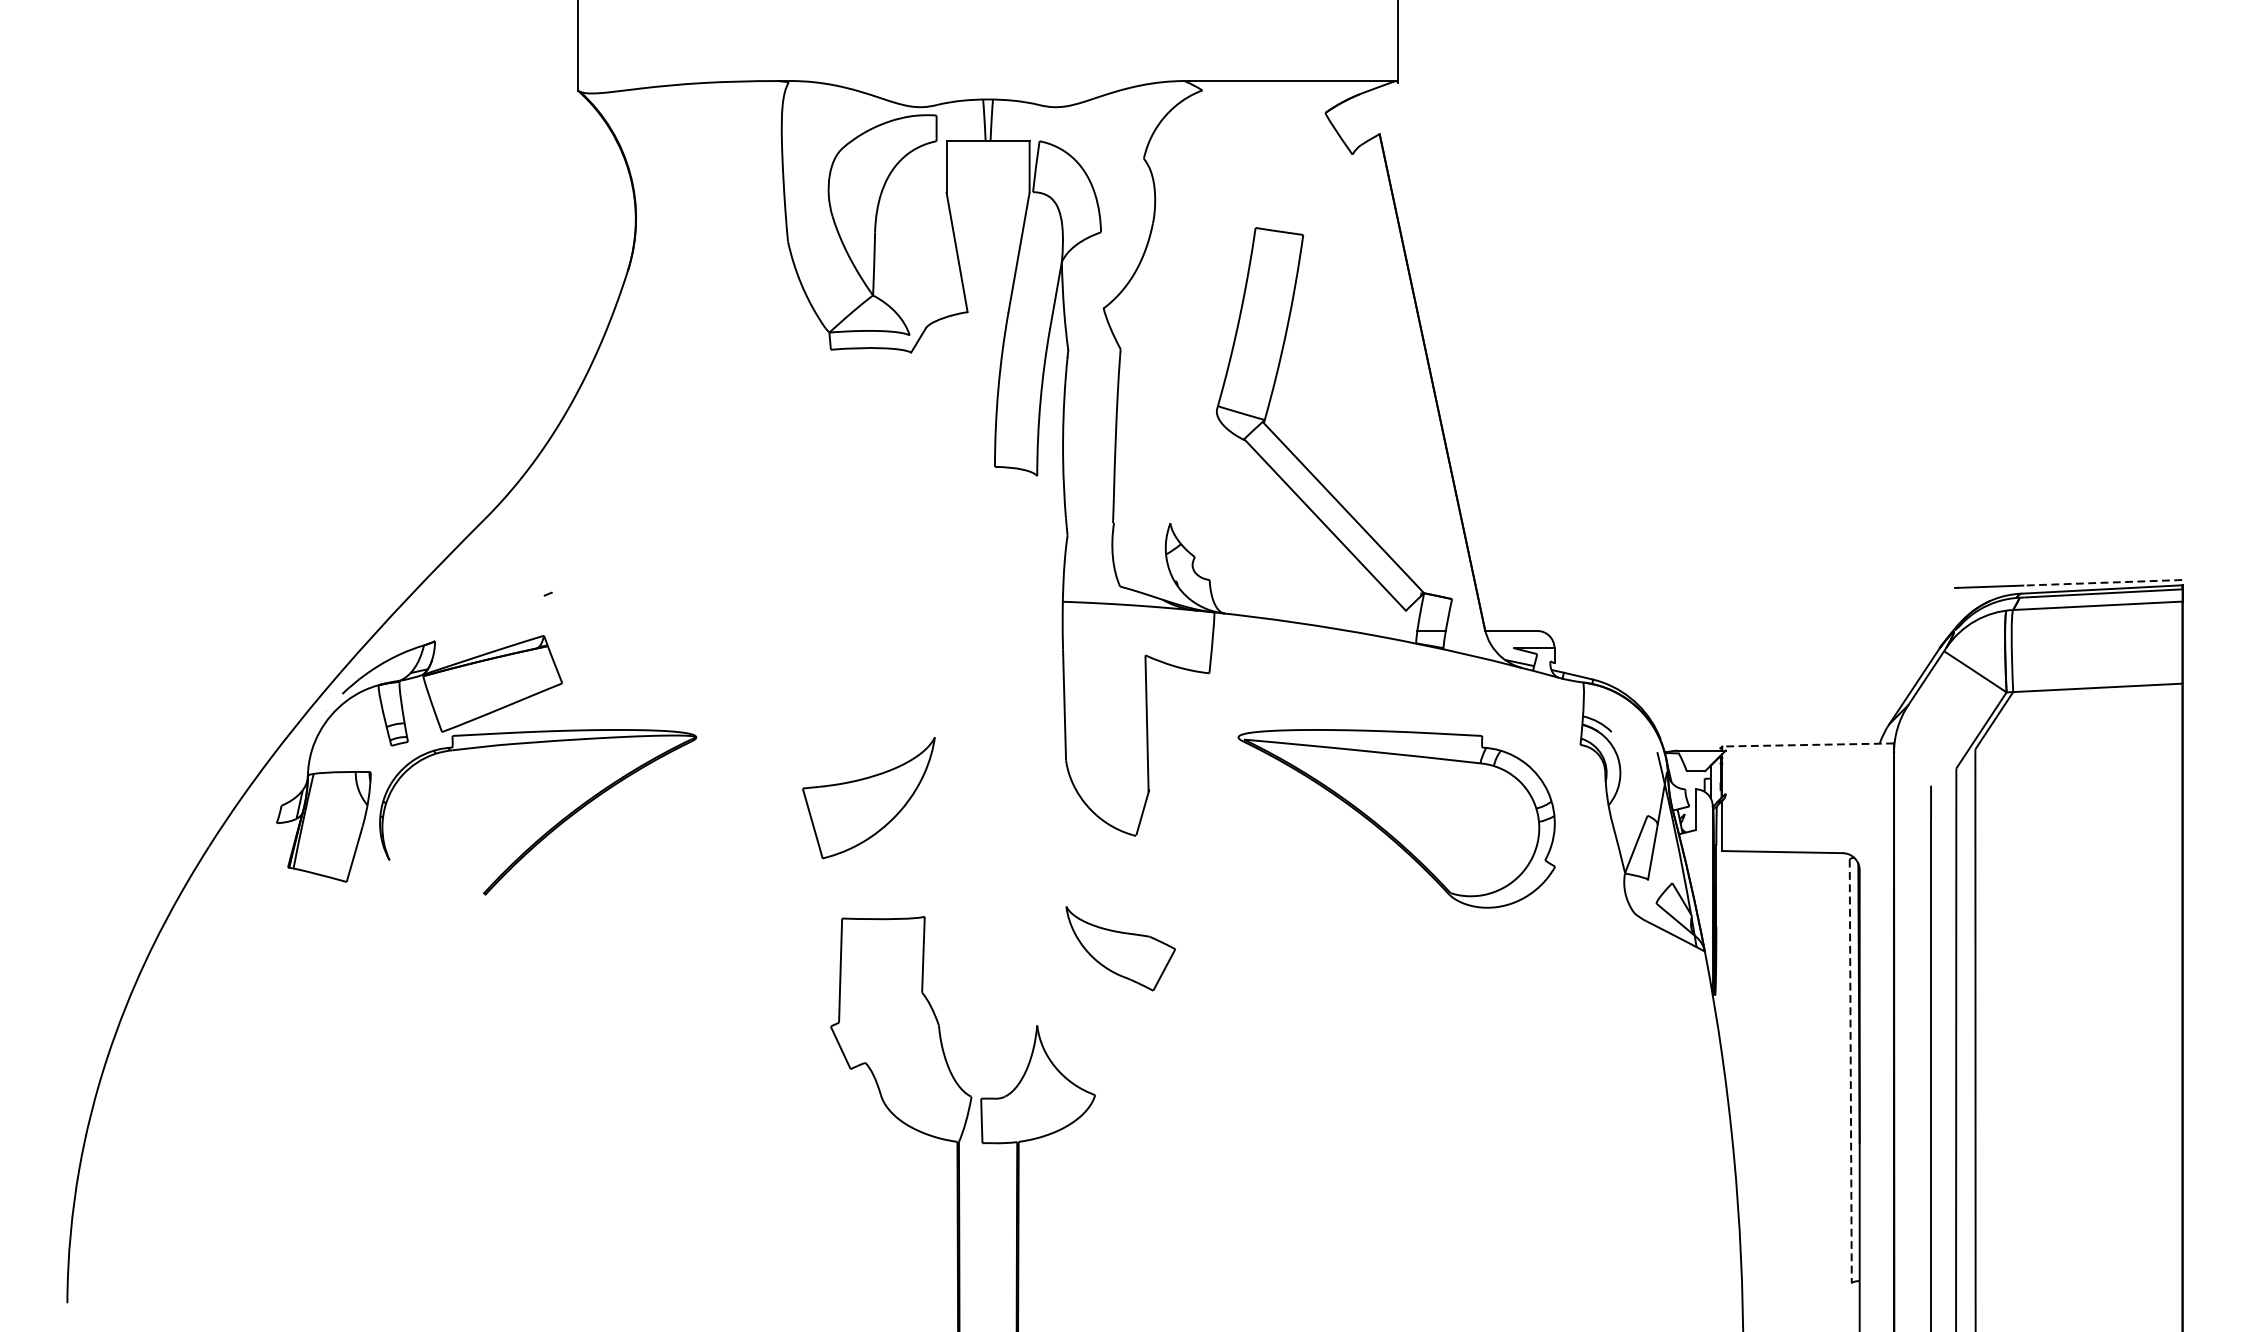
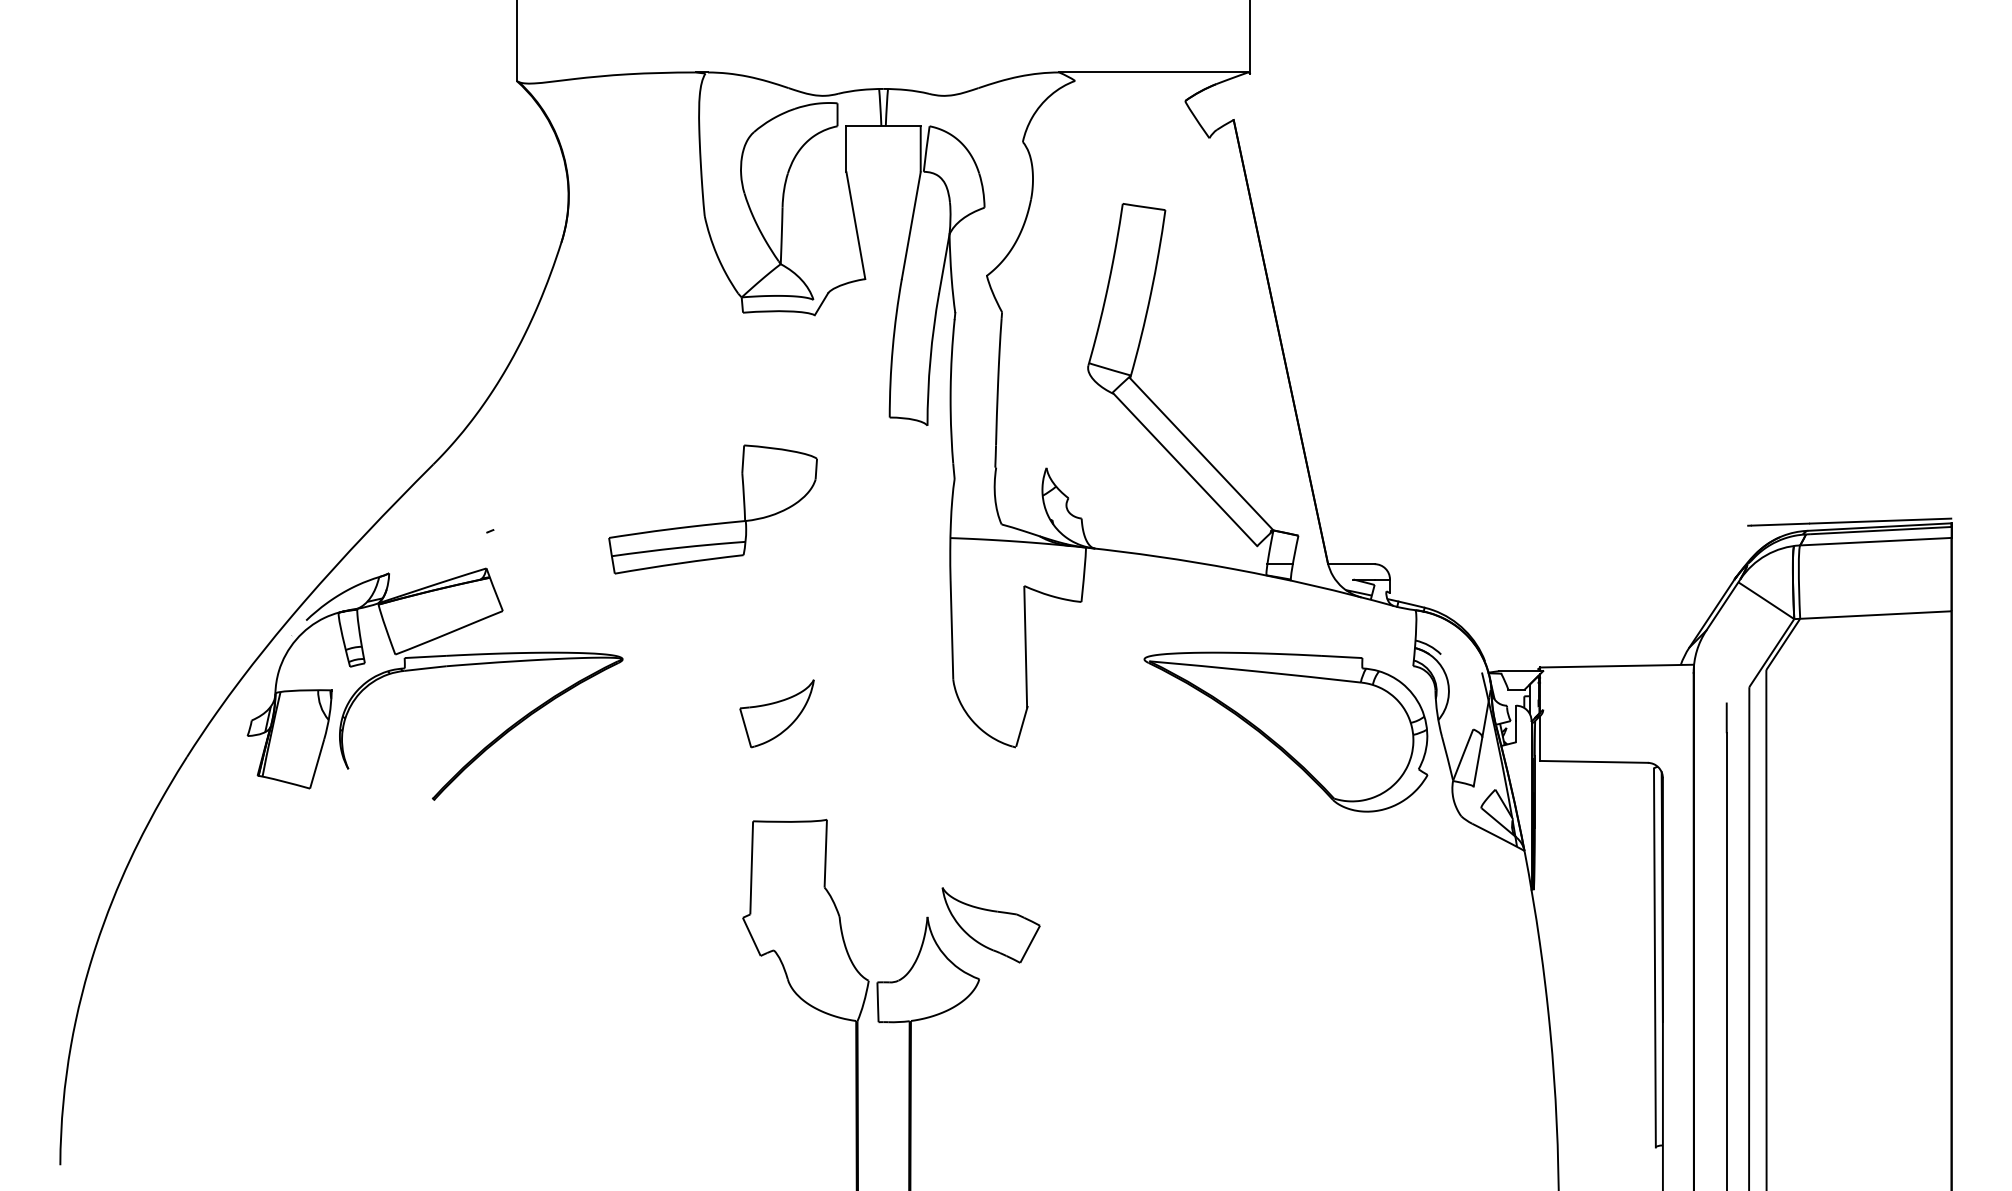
line: (2103, 583) -> (1880, 521), dashed -> solid
part: (802, 584) -> (717, 522), added
line: (1807, 745) -> (1616, 666), dashed -> solid
part: (868, 797) -> (776, 713), size x0.62
part: (1396, 818) -> (1285, 731), moved
part: (1119, 948) -> (990, 925), moved
line: (1850, 1071) -> (1654, 958), dashed -> solid

